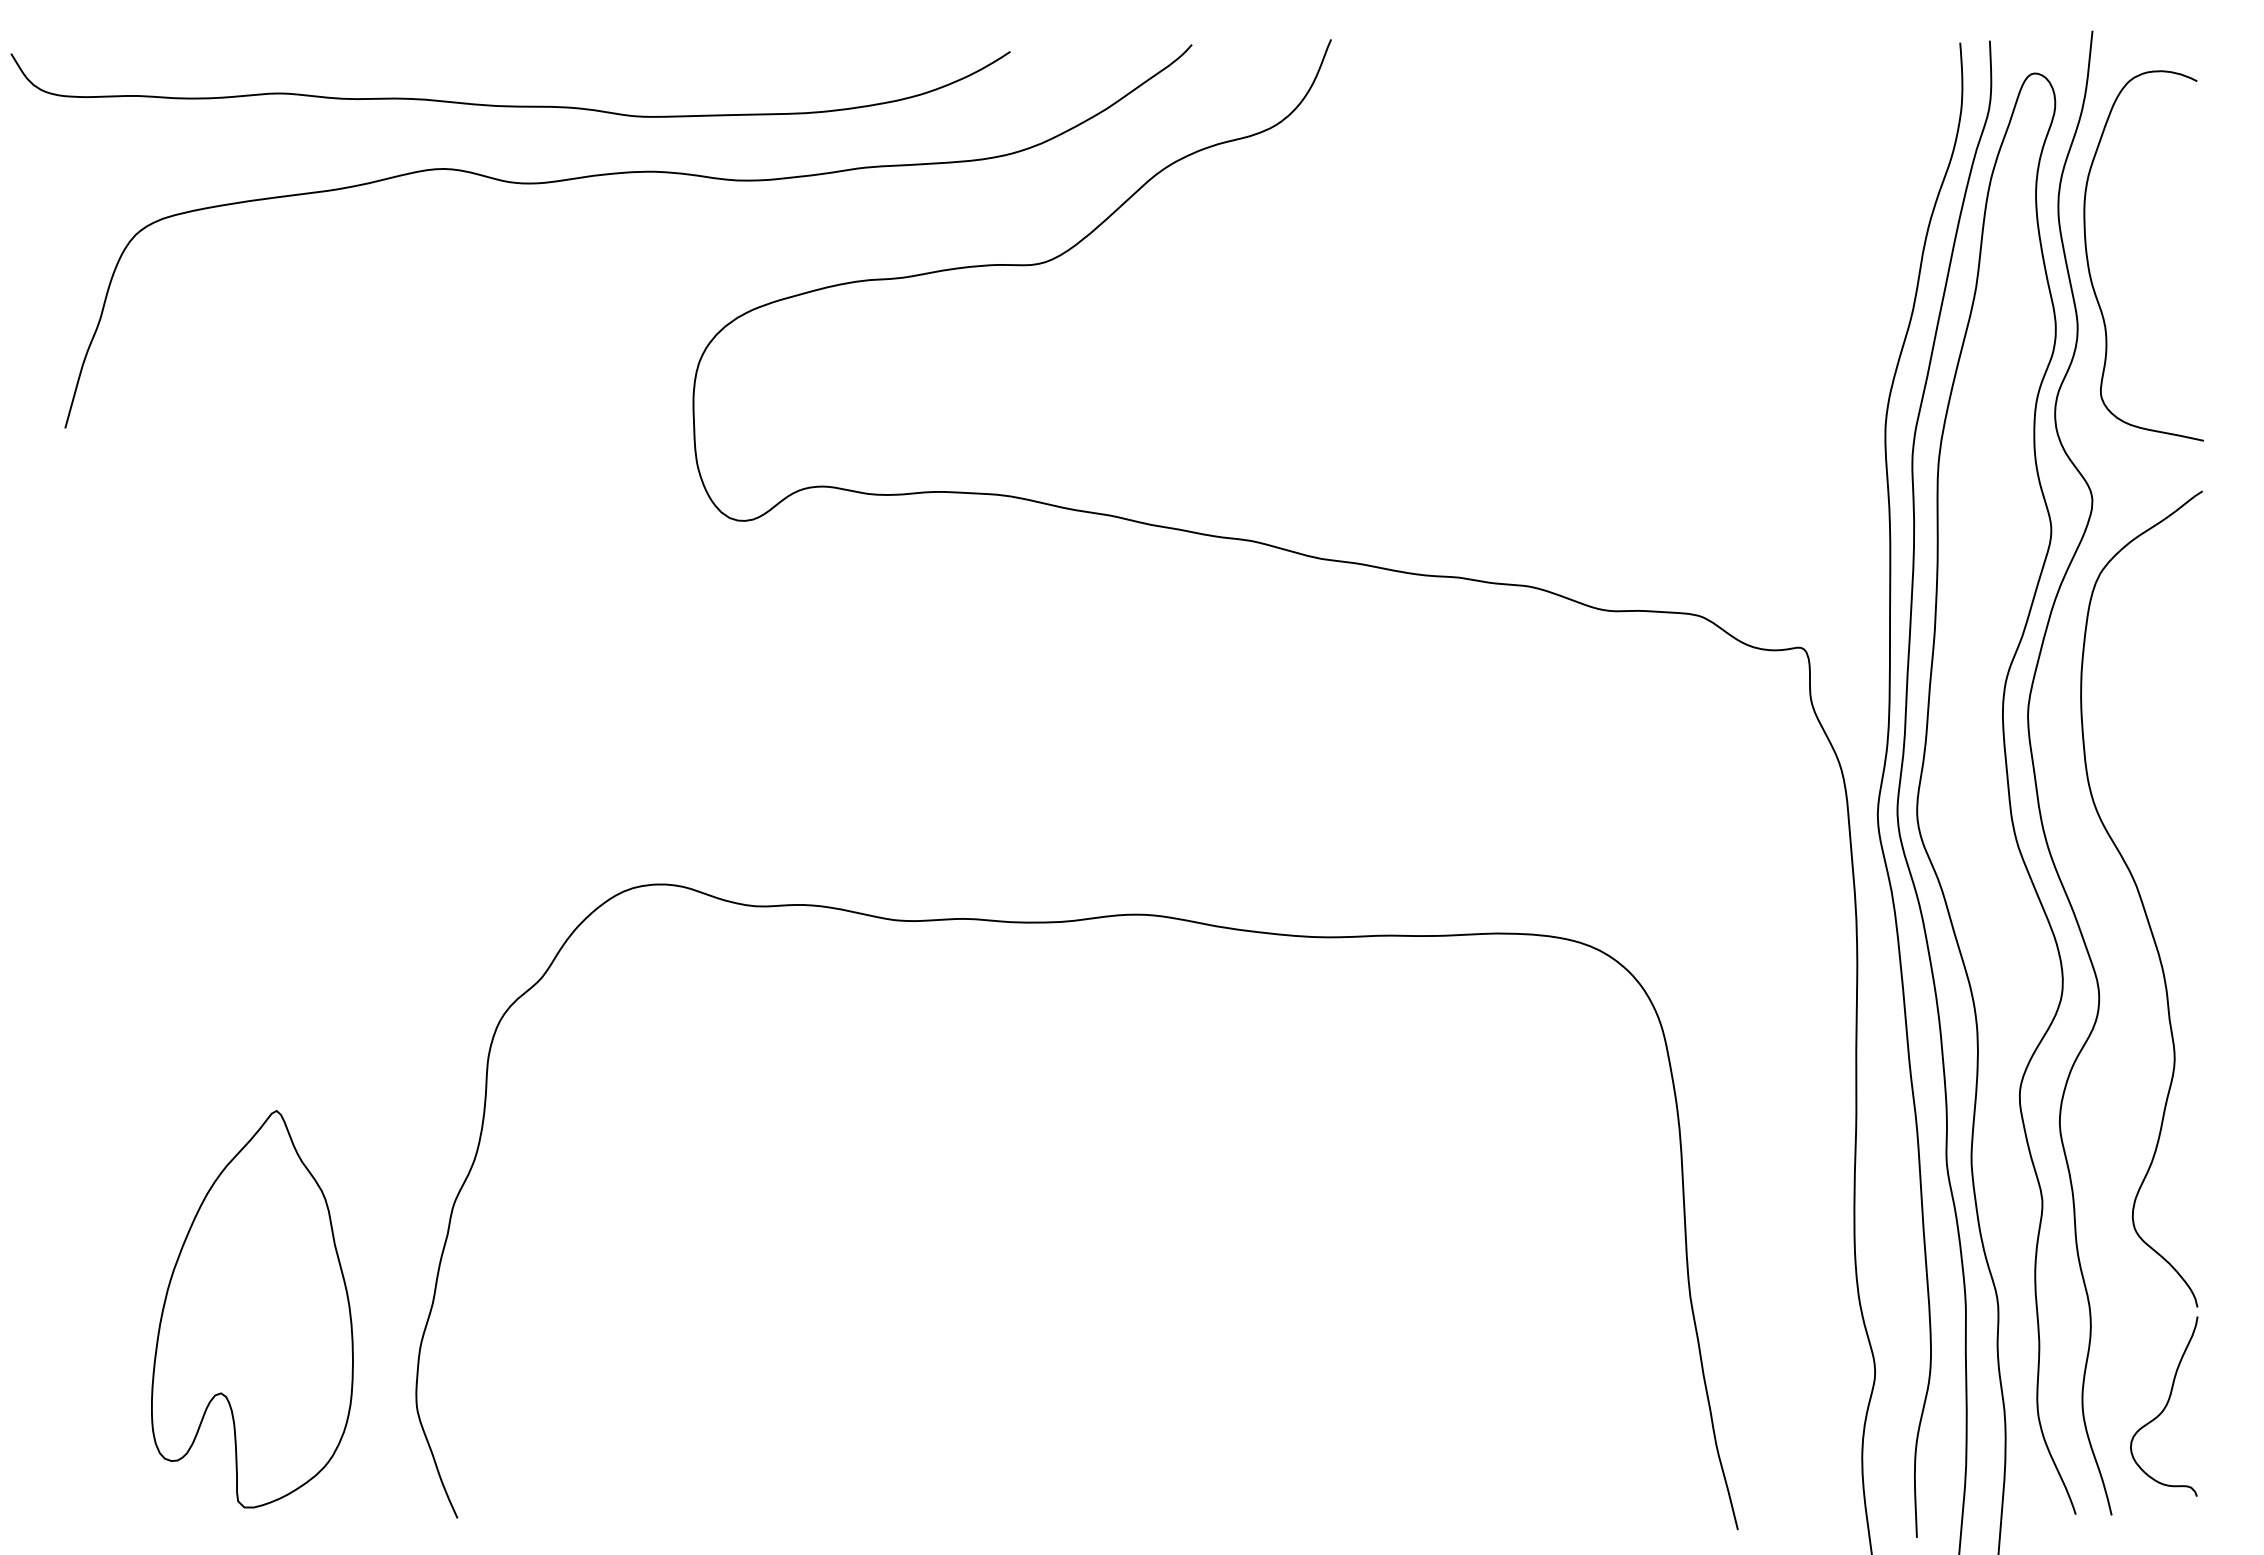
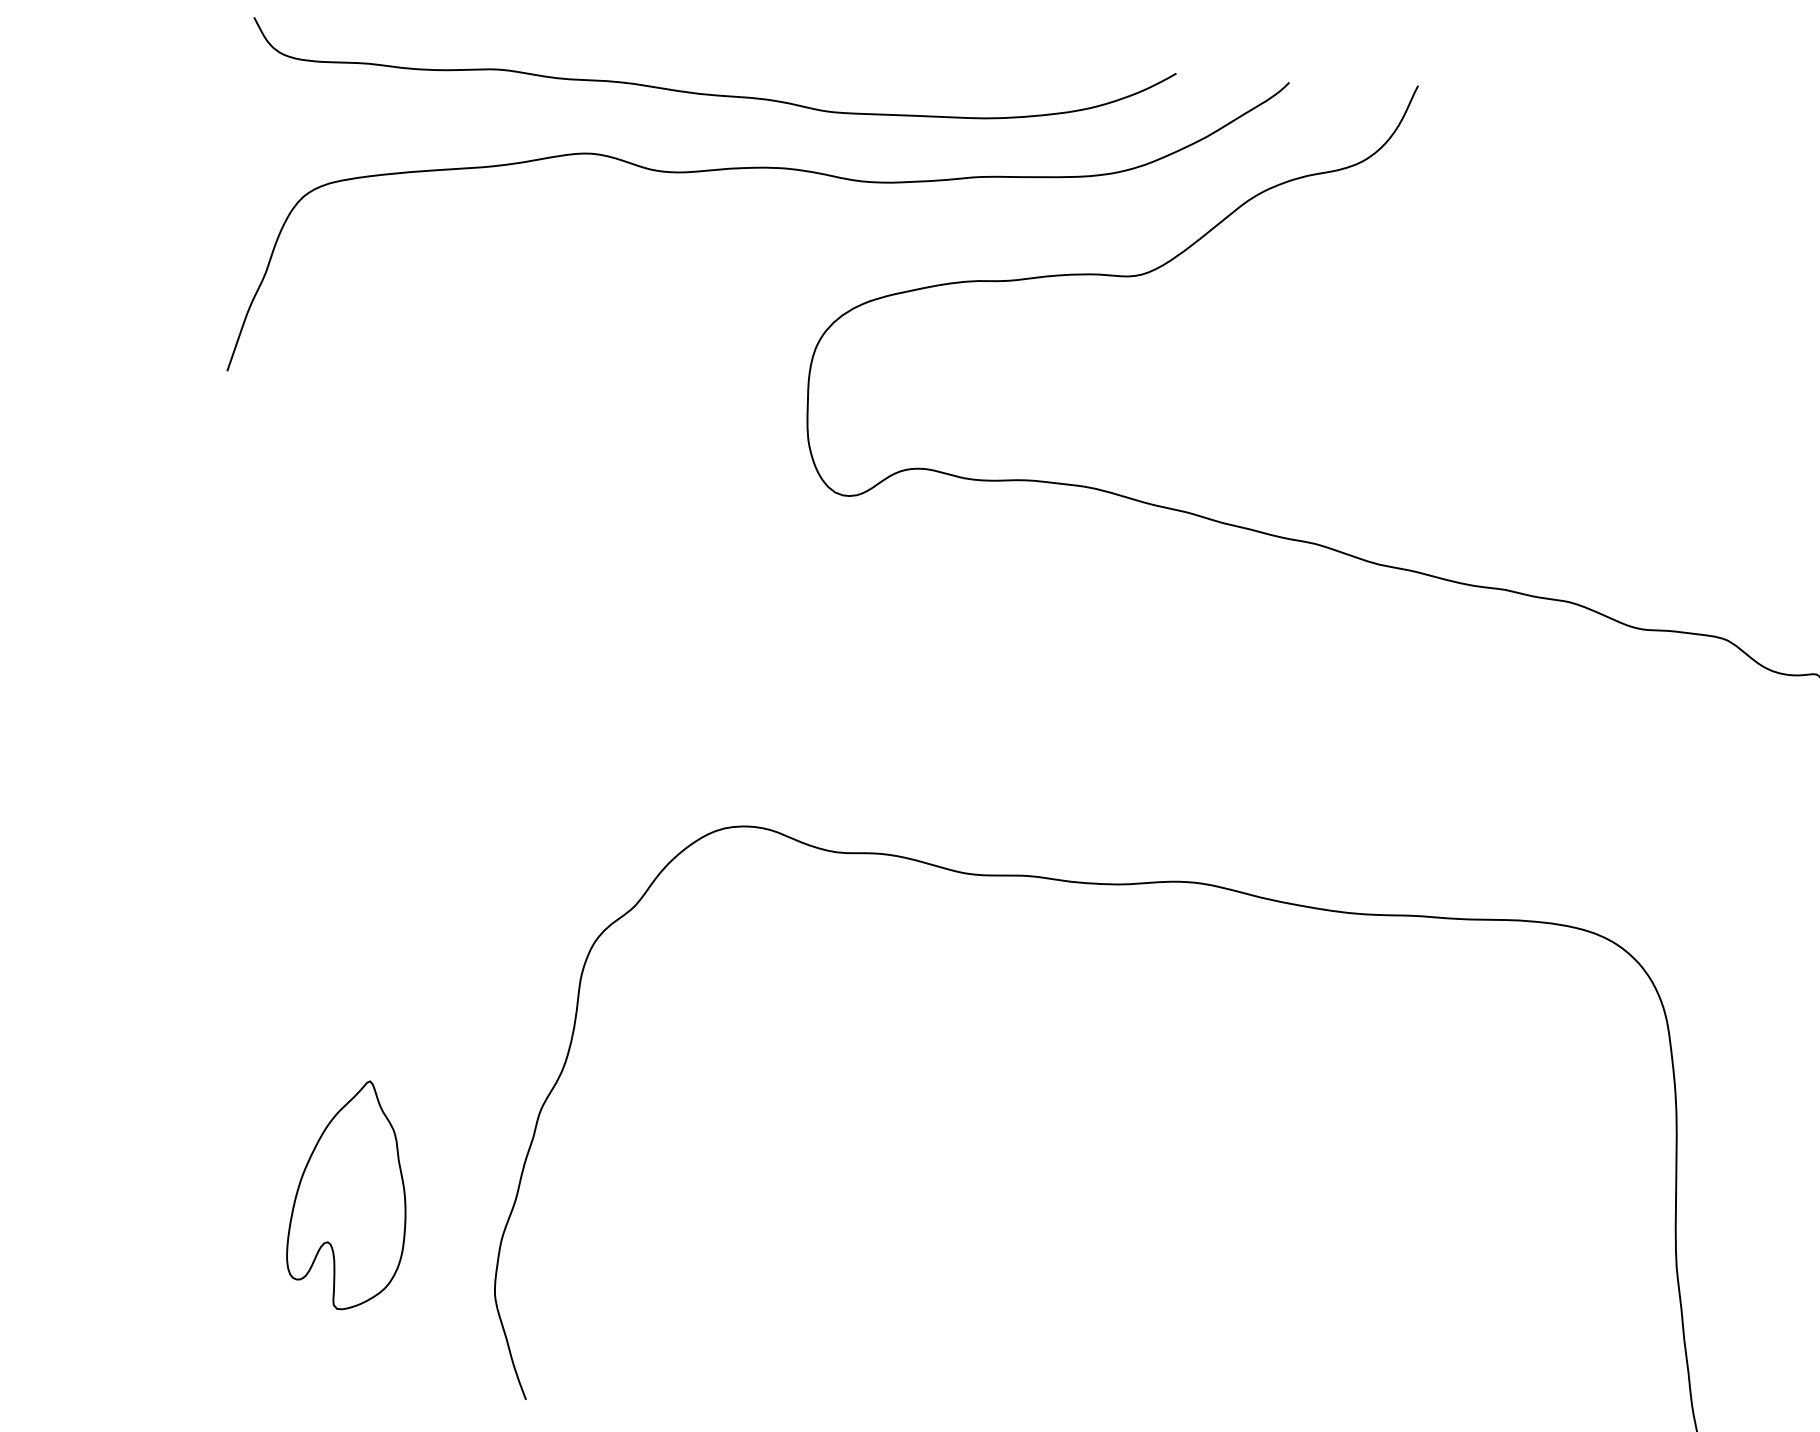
curve: (510, 105) -> (711, 94), moved
part: (252, 1308) -> (348, 1194), size x0.62

